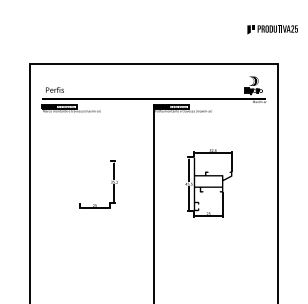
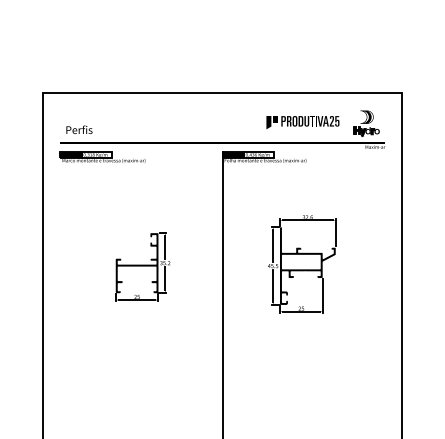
part: (272, 29) -> (302, 121), moved
fill: (94, 182) -> (136, 263), added

